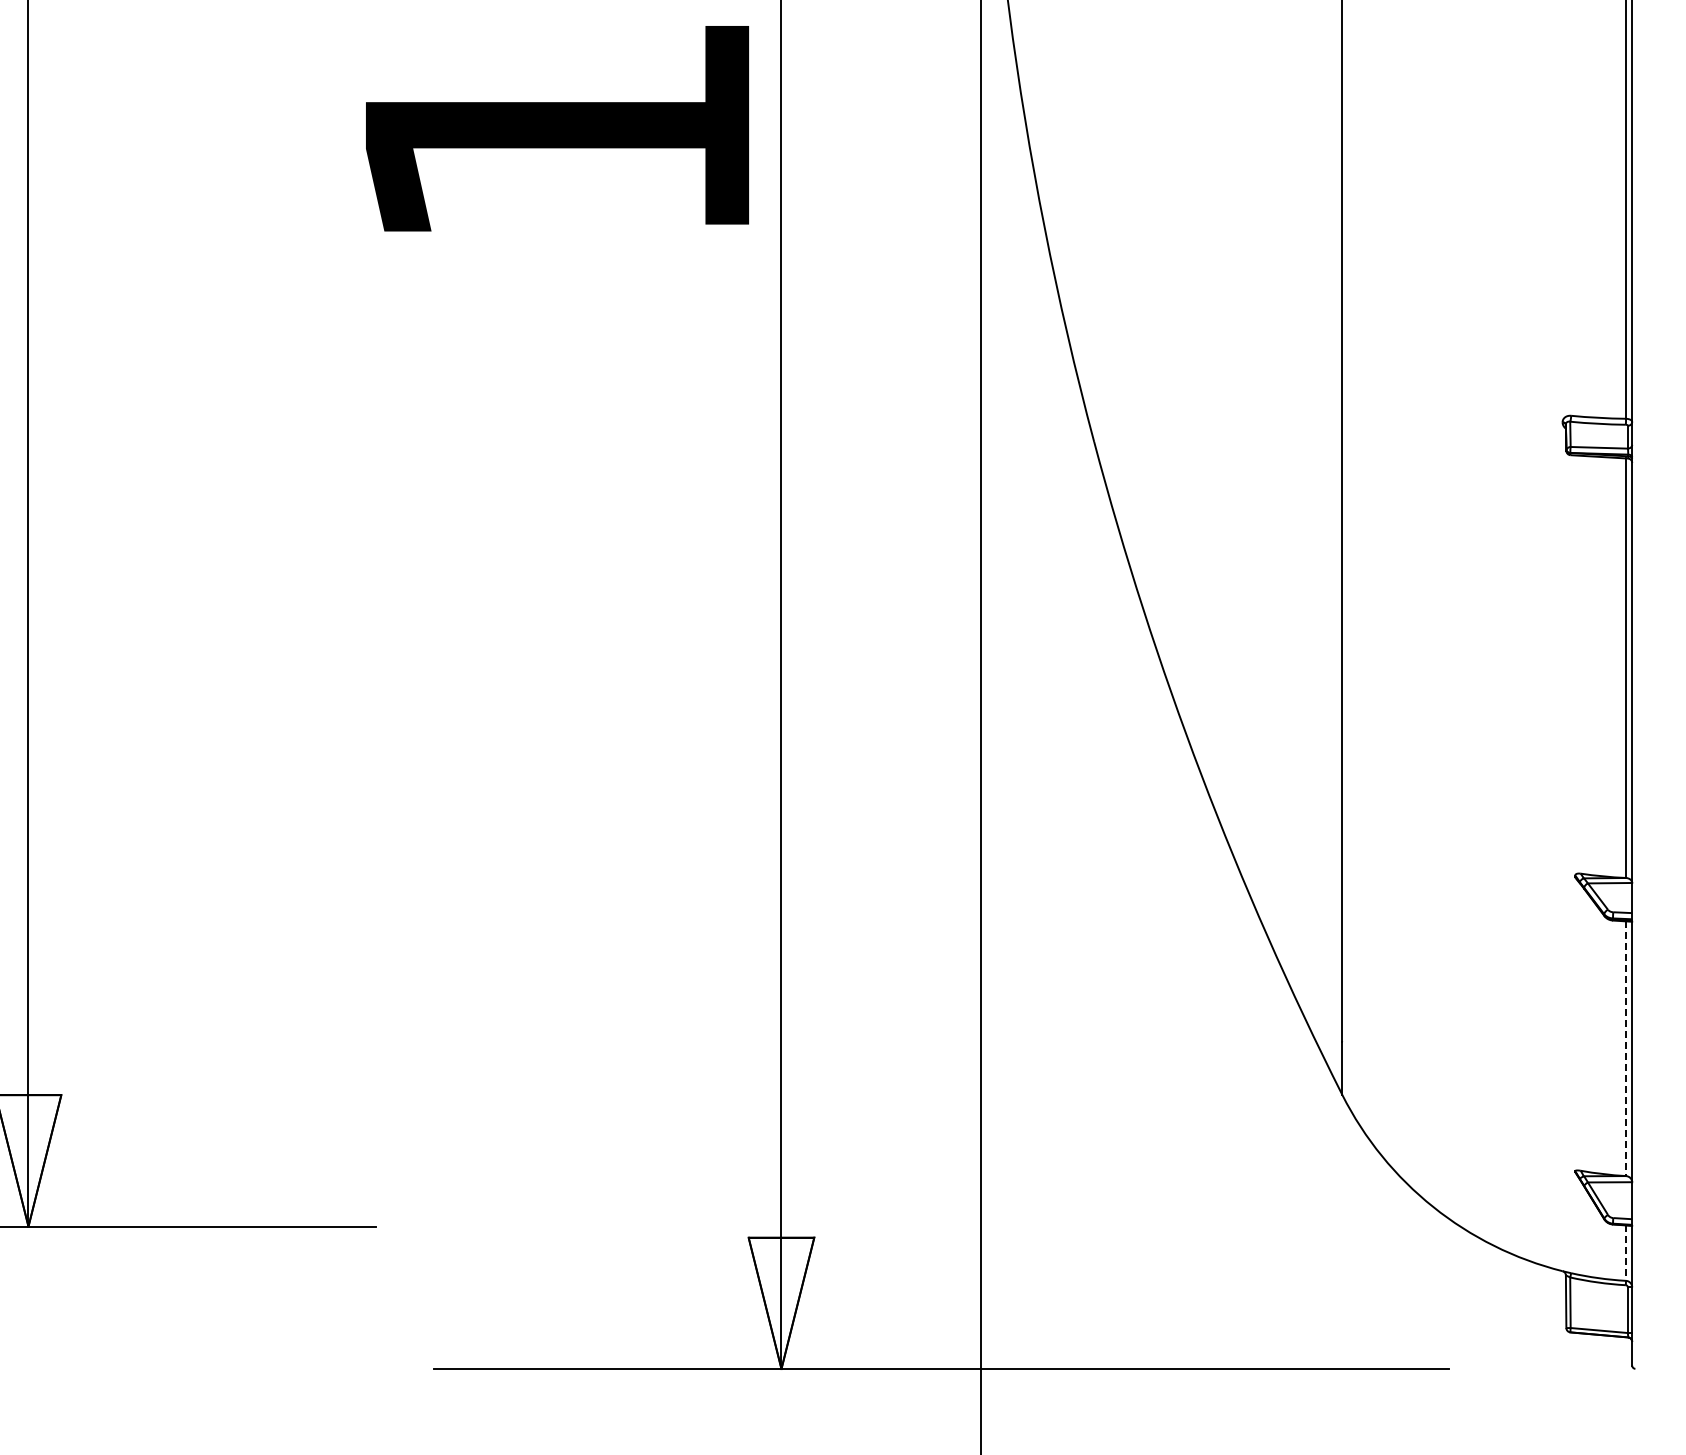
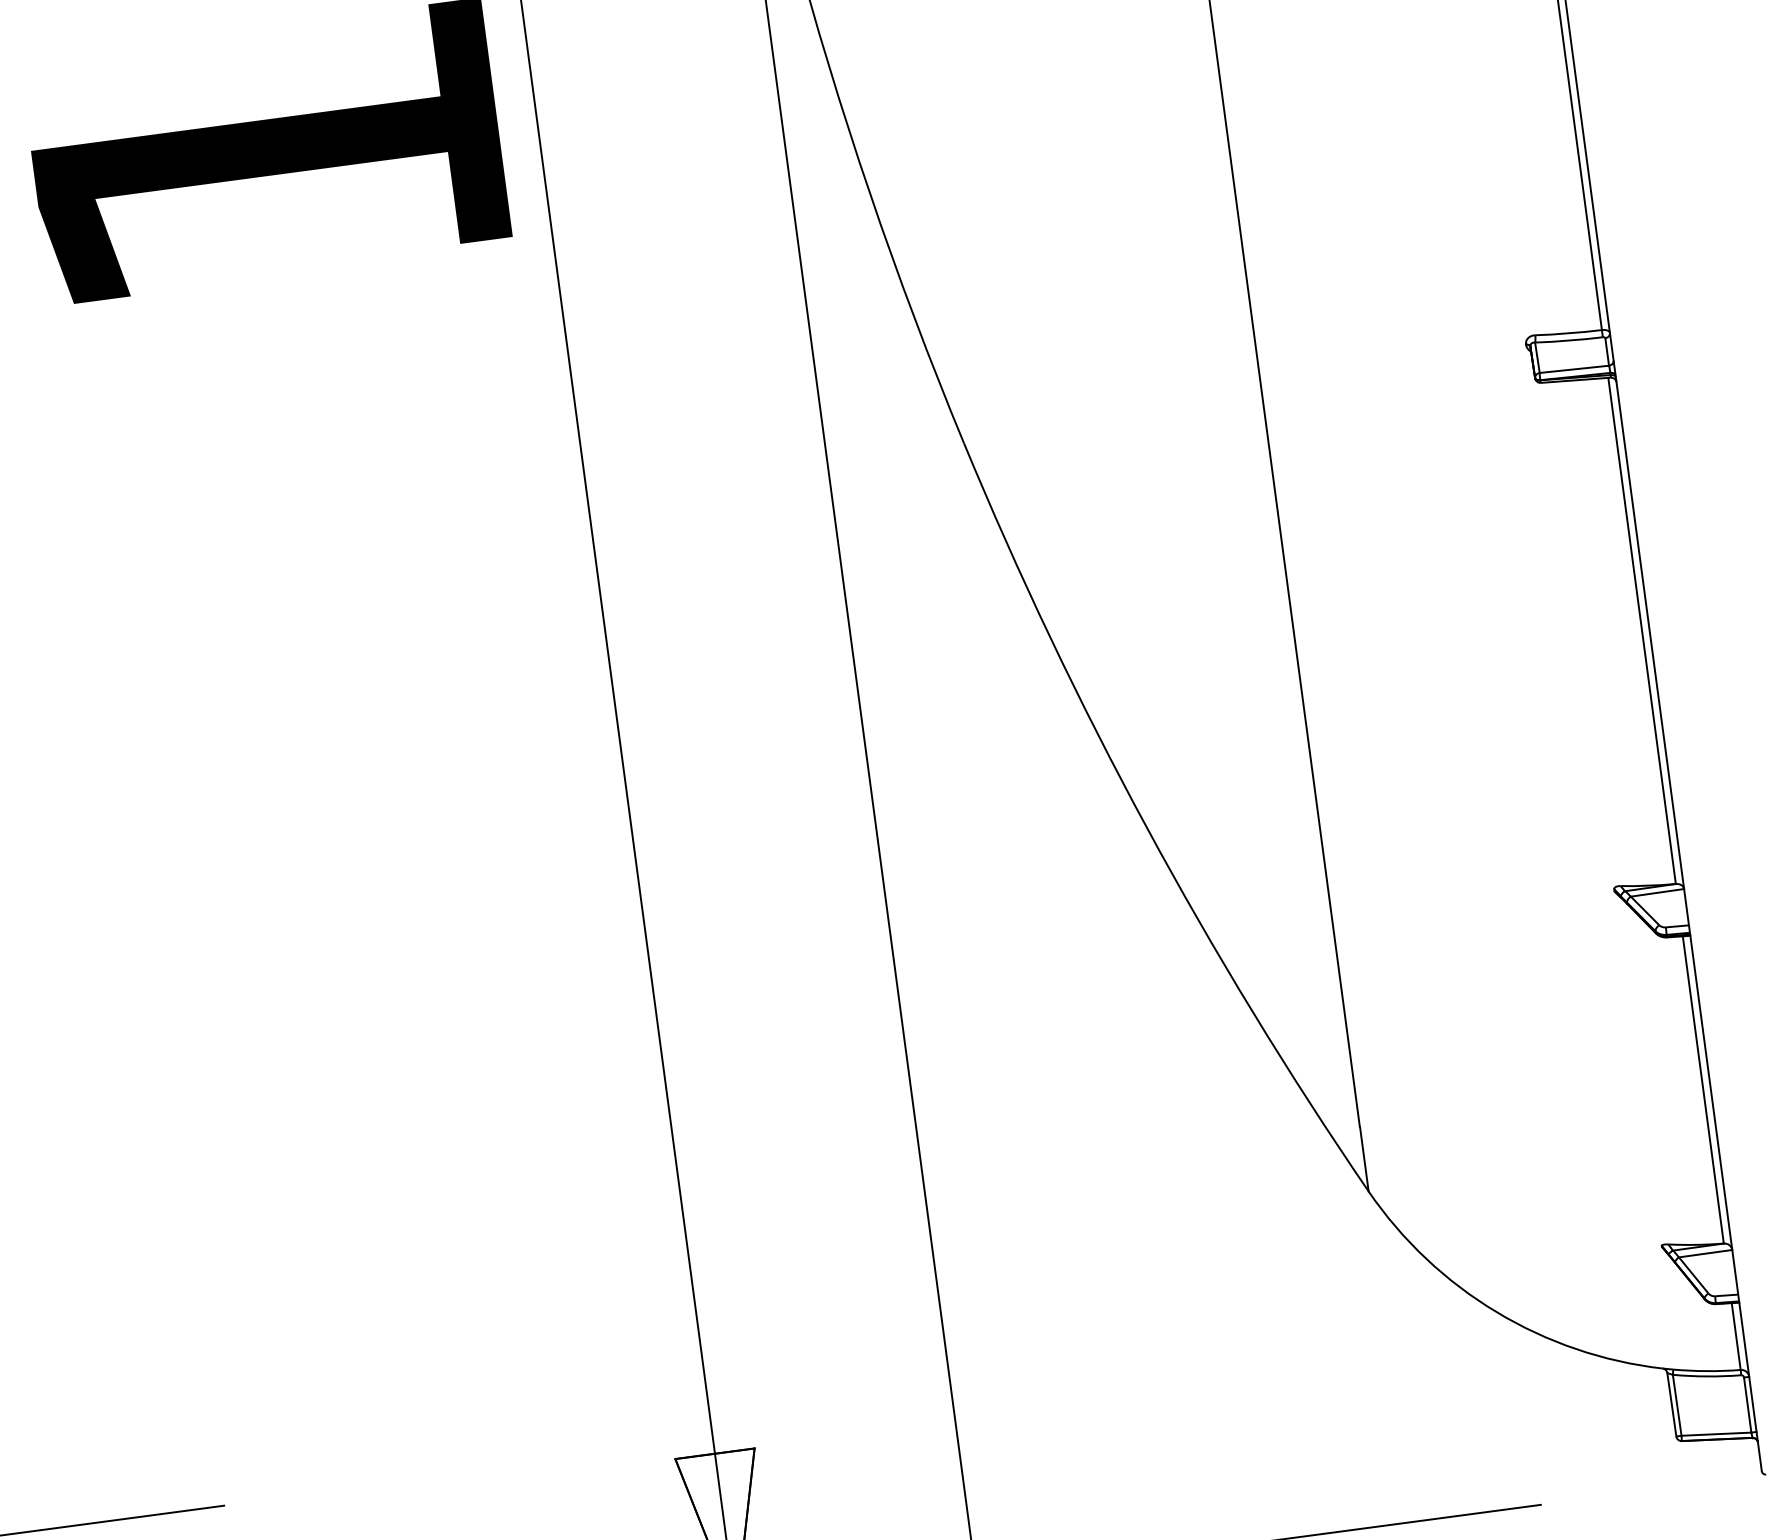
line: (1625, 1049) -> (1702, 1090), dashed -> solid
line: (1625, 1253) -> (1735, 1337), dashed -> solid

